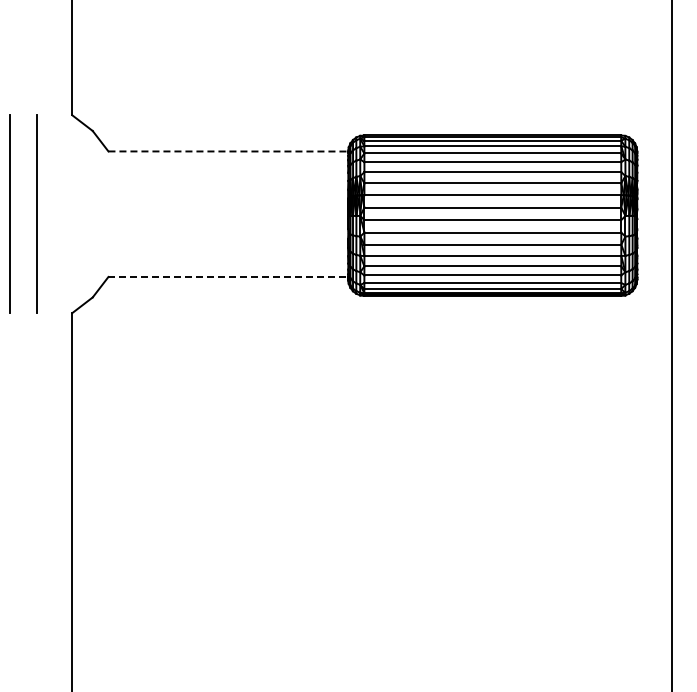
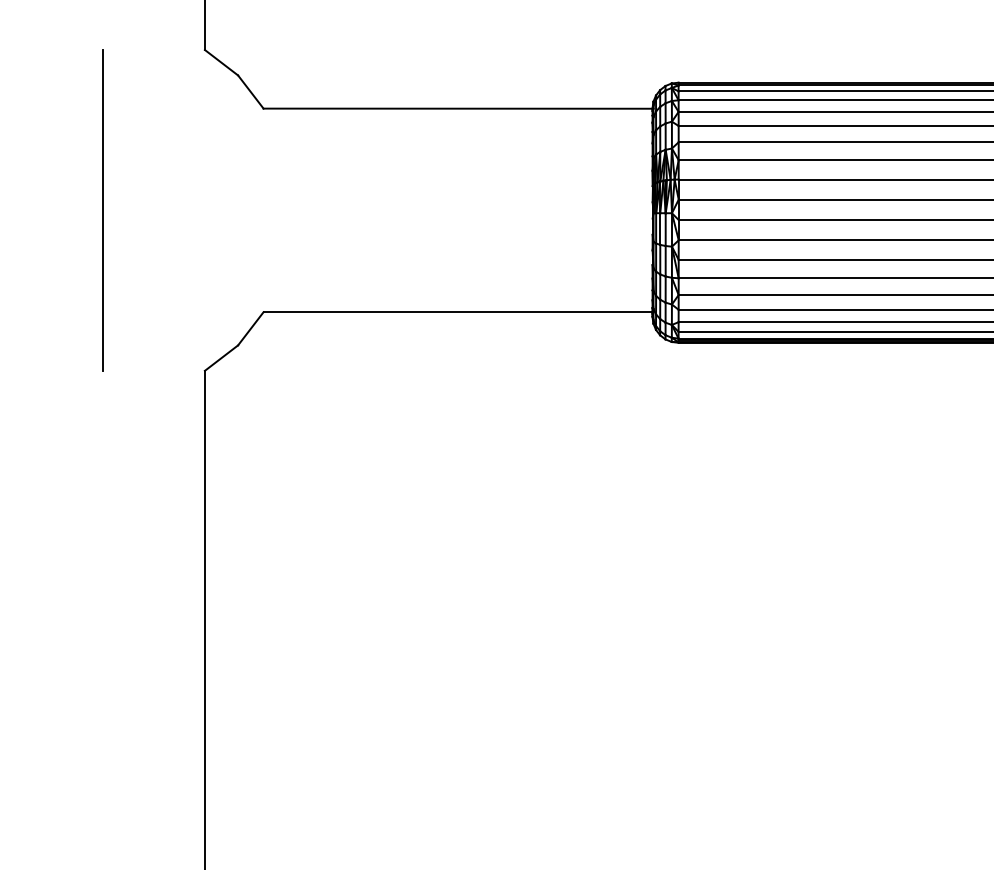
line: (228, 151) -> (458, 108), dashed -> solid
line: (36, 213) -> (146, 209), removed
line: (228, 276) -> (458, 311), dashed -> solid

